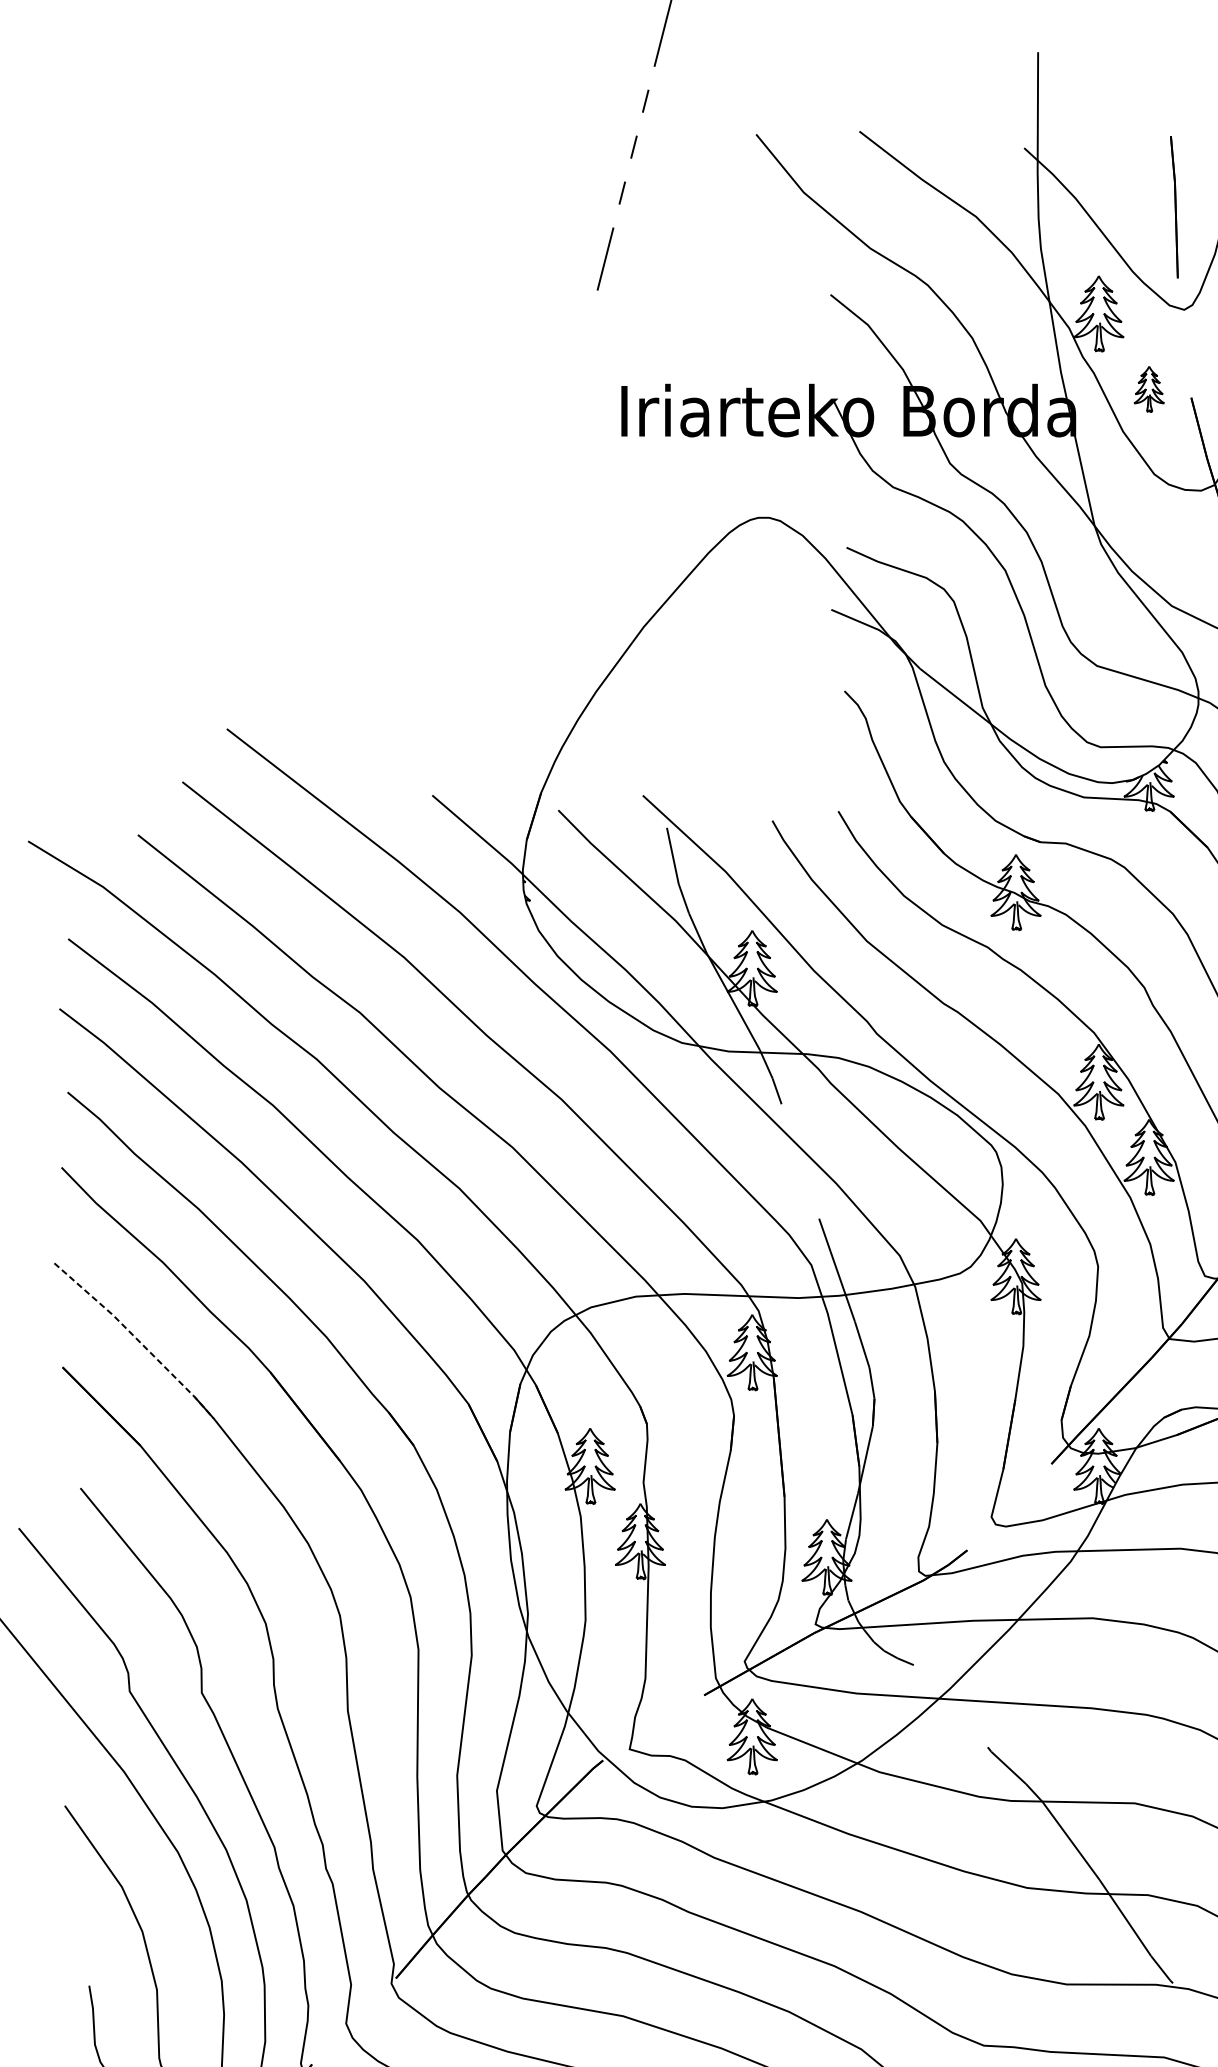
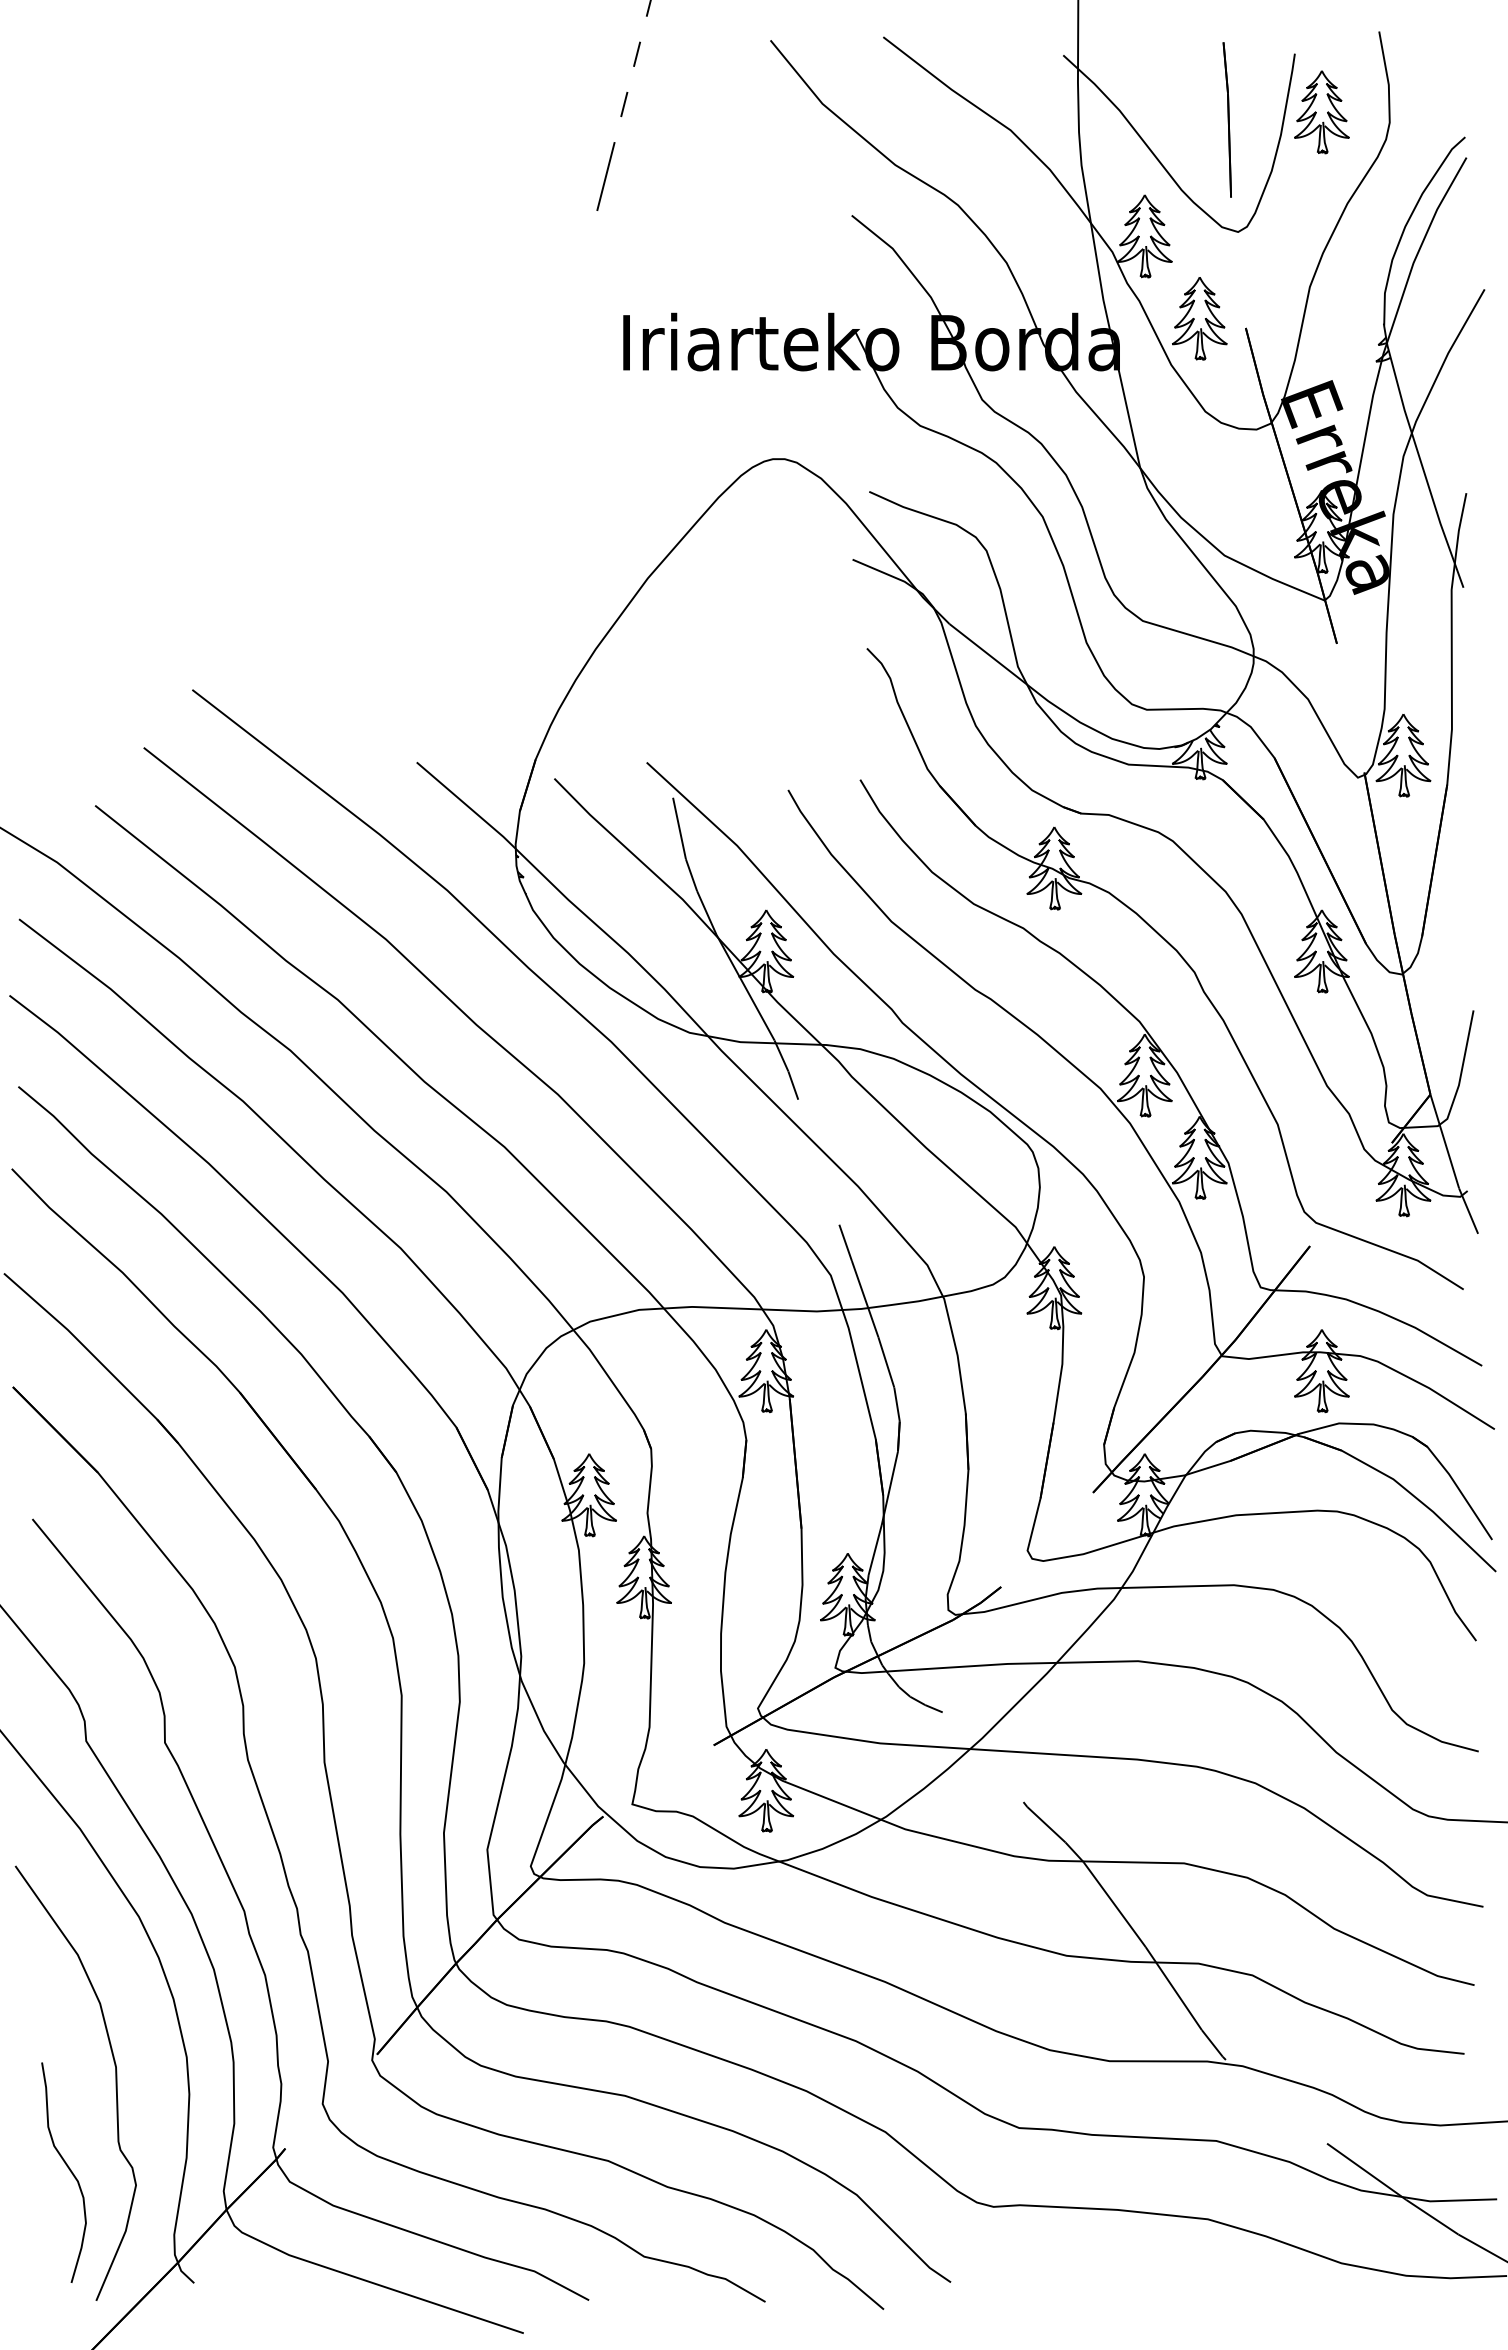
part: (1148, 389) -> (1199, 318), size x1.67
line: (136, 1338) -> (93, 1355), dashed -> solid

